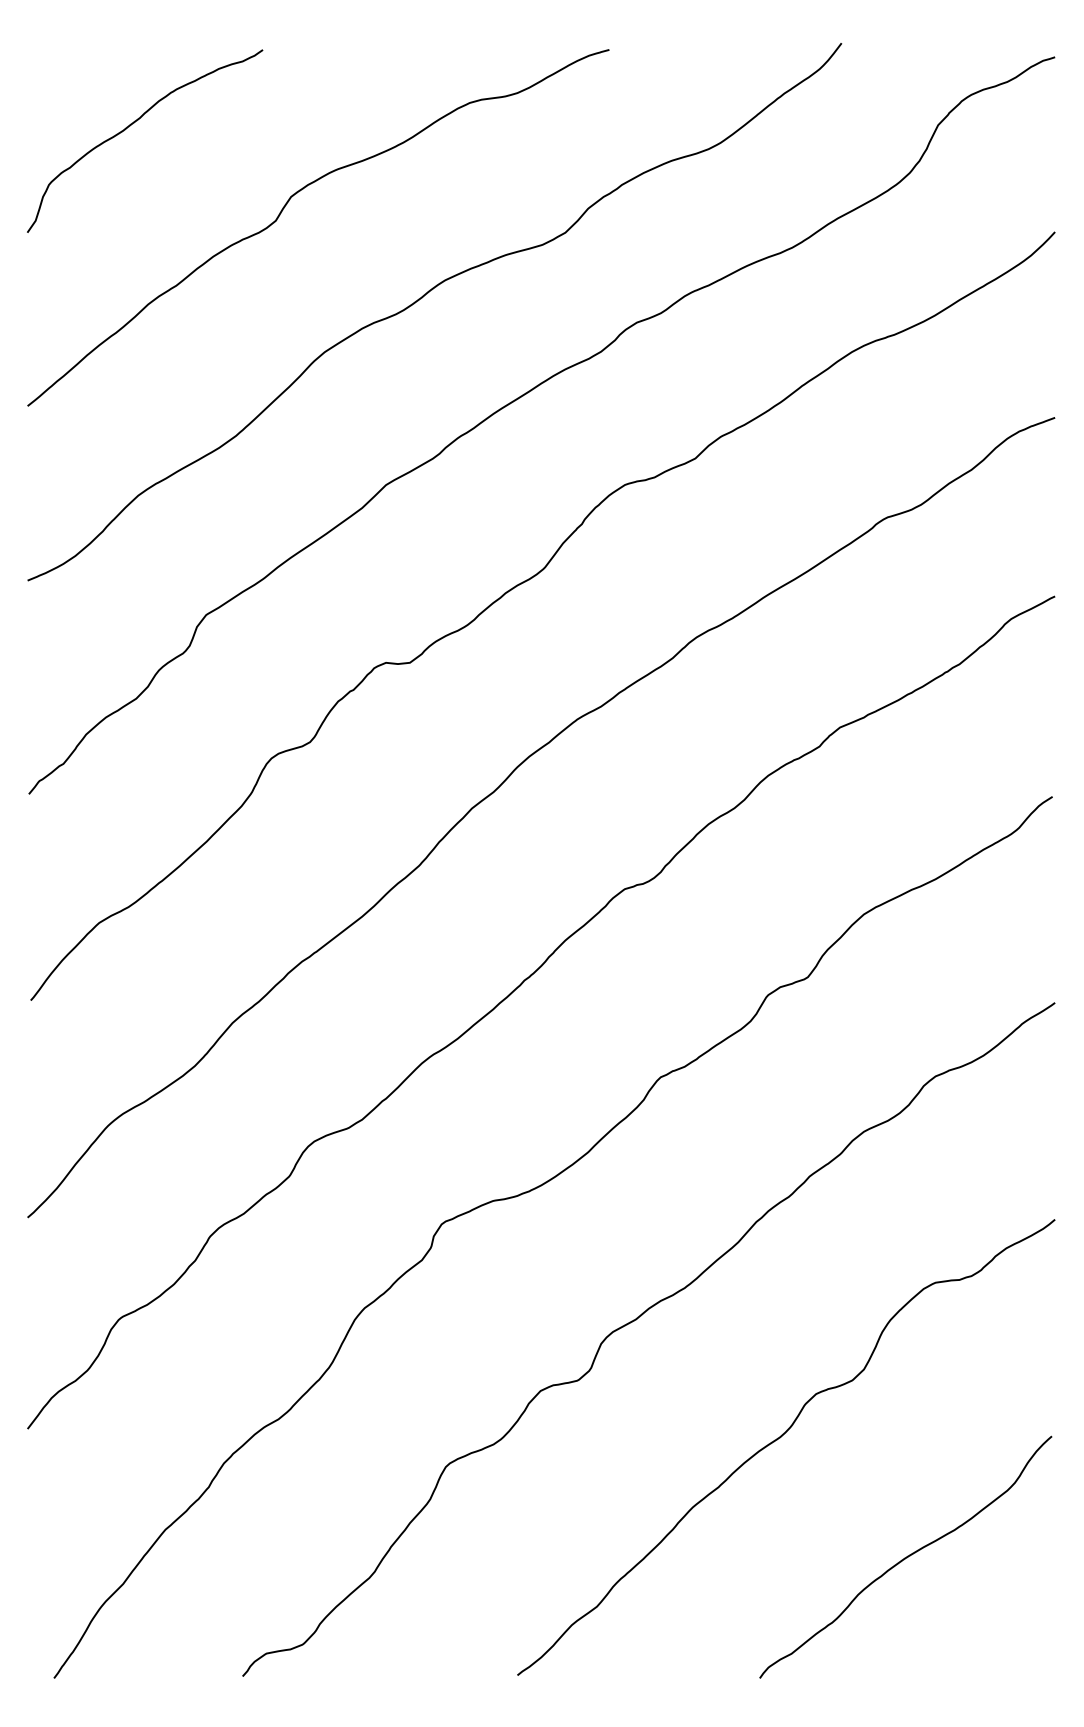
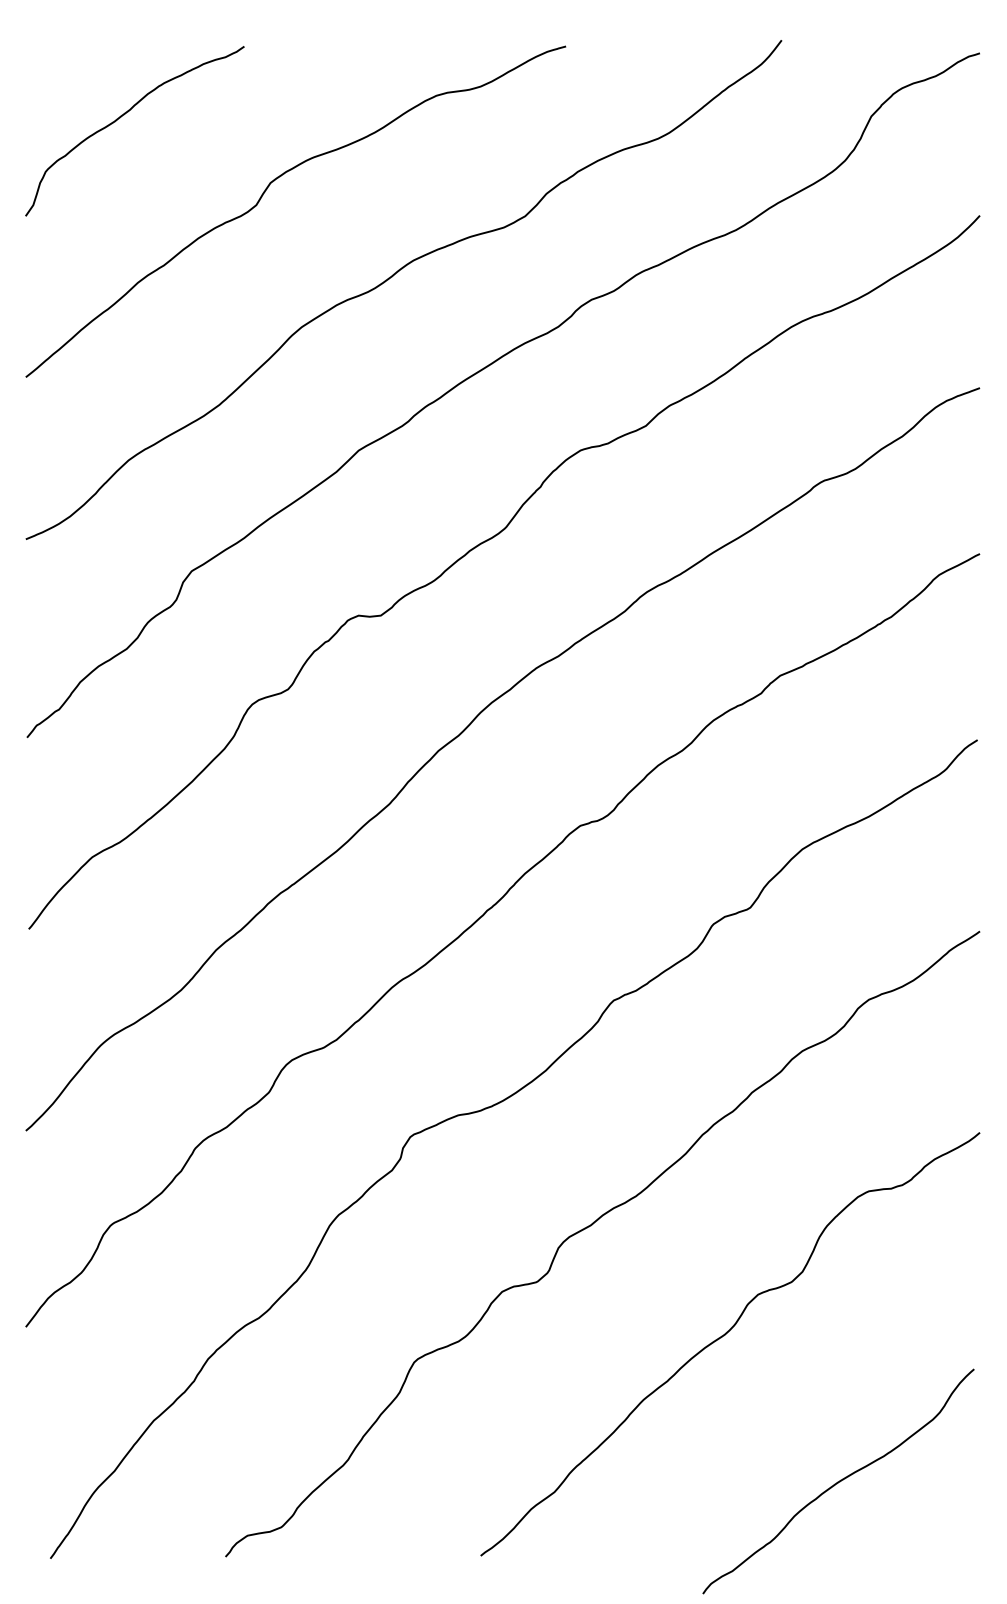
curve: (906, 1556) -> (839, 1480), moved

